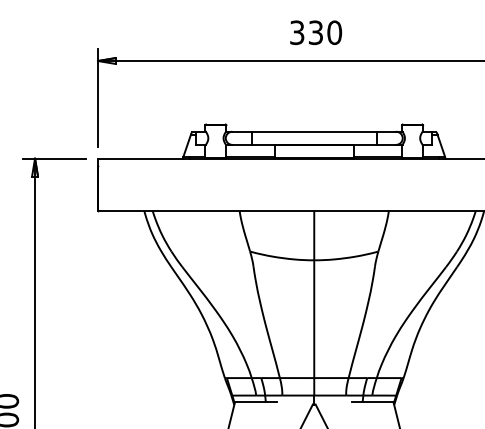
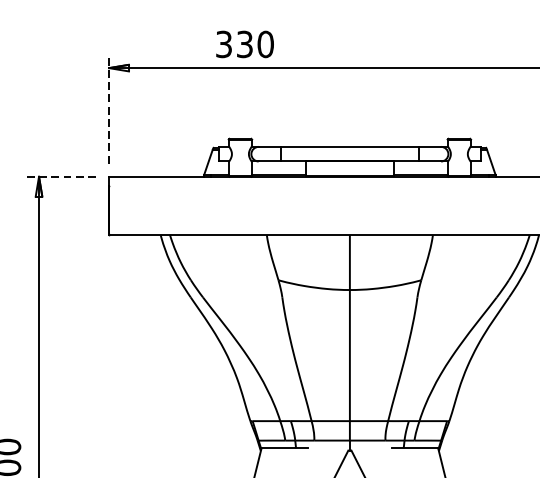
text: (316, 32) -> (245, 44), moved
line: (97, 97) -> (108, 108), solid -> dashed
line: (54, 158) -> (60, 176), solid -> dashed

